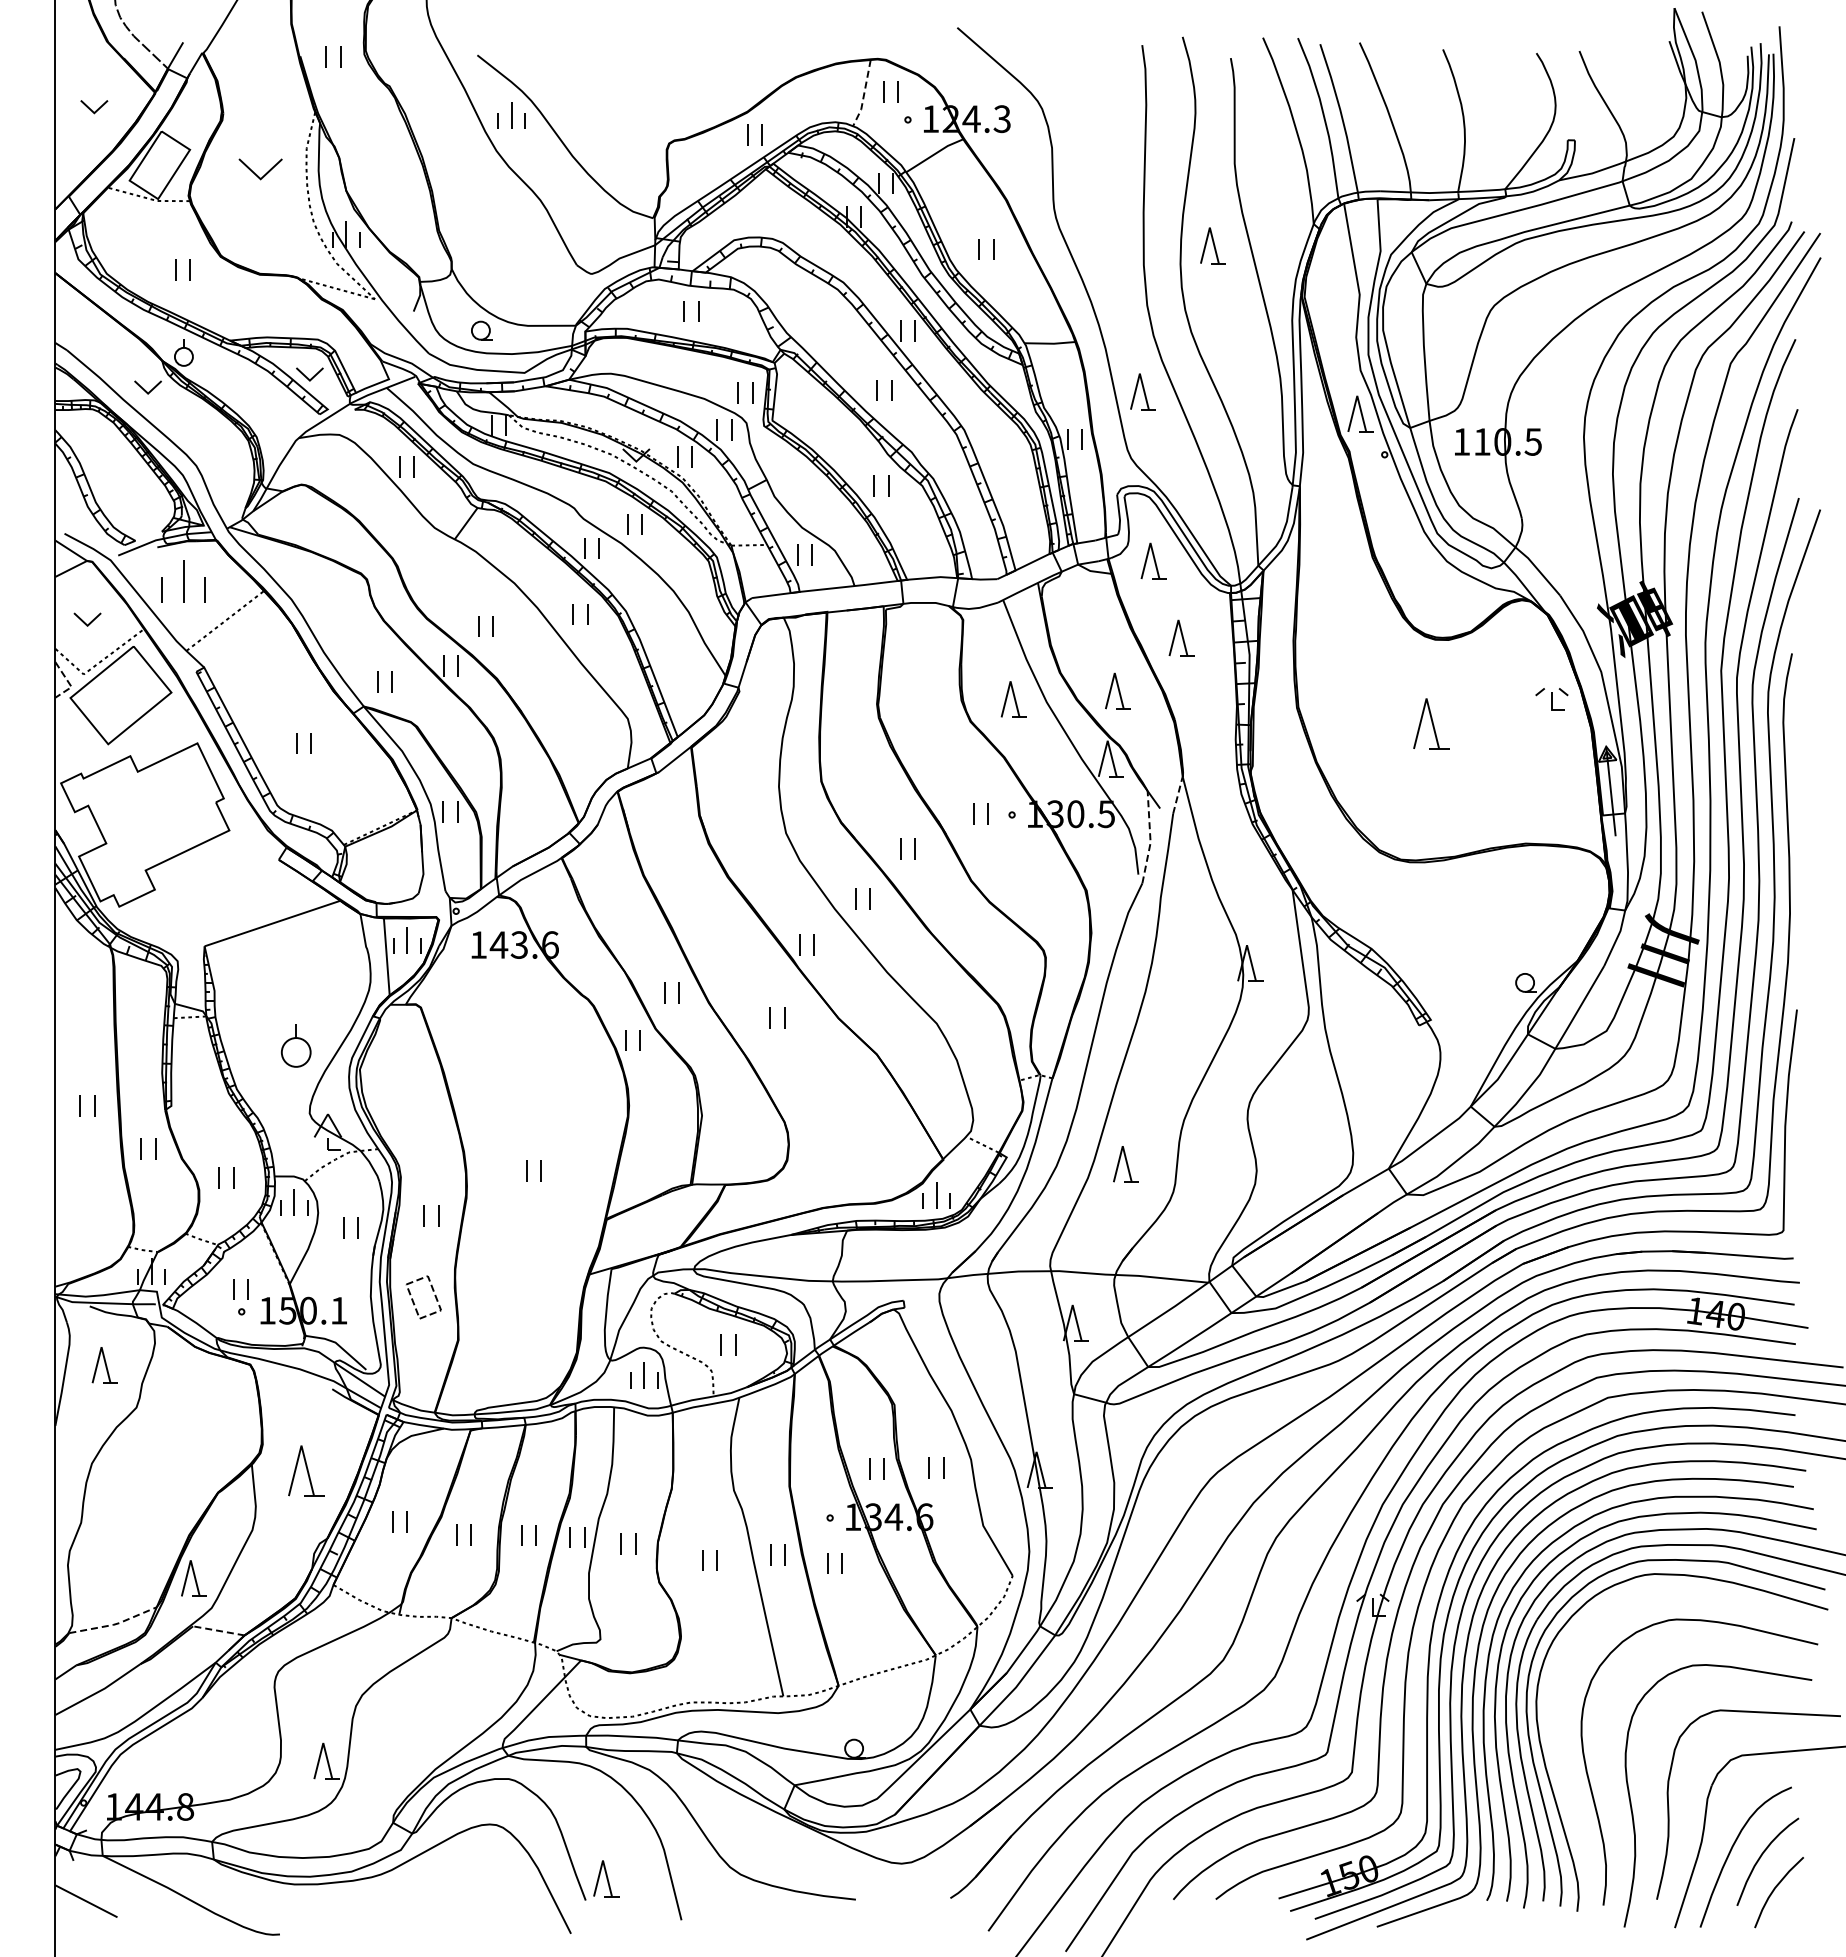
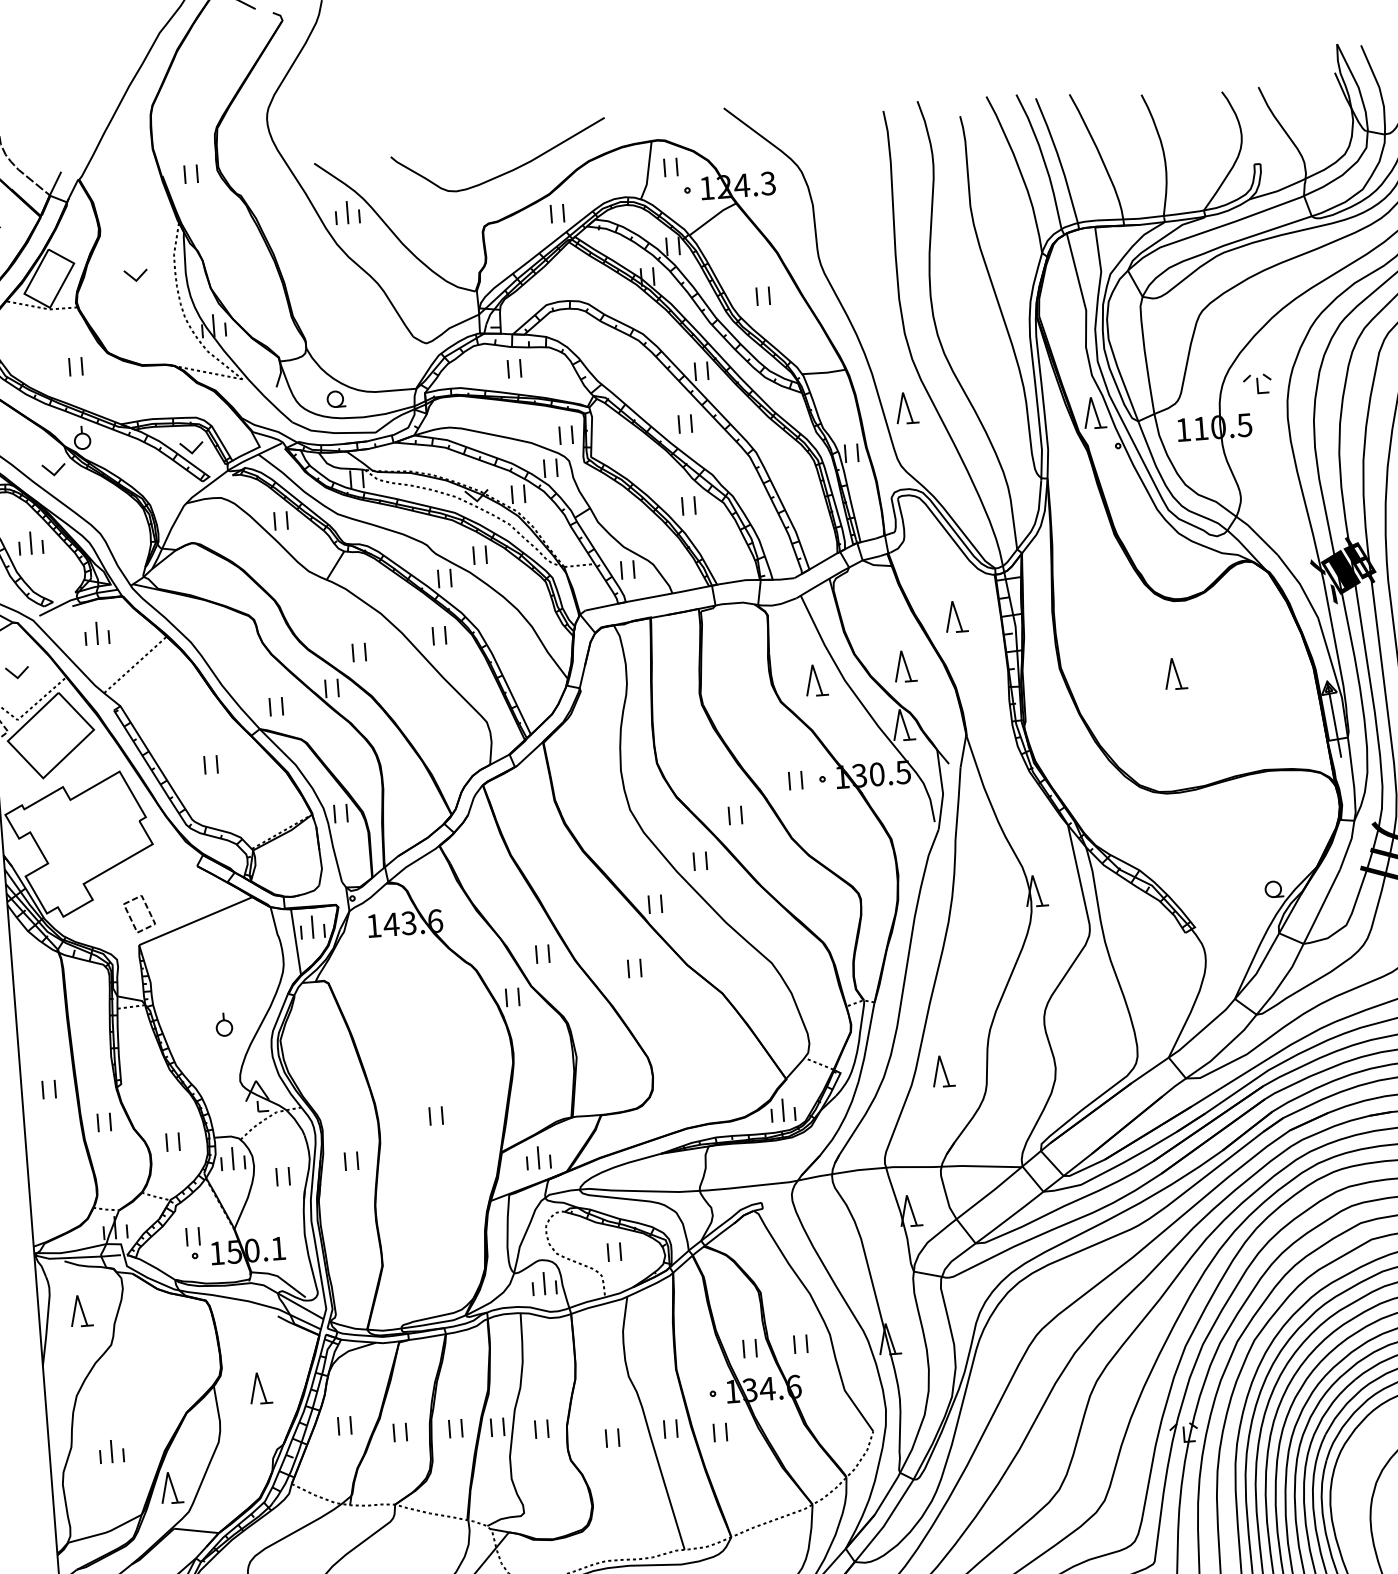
curve: (699, 82) -> (506, 172), added
line: (864, 95) -> (648, 172), dashed -> solid
part: (260, 169) -> (135, 275), size x0.62
part: (1212, 245) -> (956, 278), removed
part: (114, 470) -> (30, 543), added
part: (1153, 560) -> (926, 551), removed
part: (183, 580) -> (96, 632), size x0.62
part: (1551, 699) -> (1257, 384), moved
part: (1430, 723) -> (1175, 673), size x0.71
line: (1177, 795) -> (963, 751), dashed -> solid
line: (1150, 837) -> (942, 789), dashed -> solid
part: (295, 1046) -> (223, 1024), size x0.62
part: (648, 1228) -> (538, 1157), added
part: (413, 1299) -> (130, 916), moved
part: (305, 1470) -> (260, 1387), size x0.71
part: (127, 1531) -> (111, 1451), added
line: (114, 1624) -> (106, 1532), dashed -> solid
line: (218, 1630) -> (196, 1530), dashed -> solid

